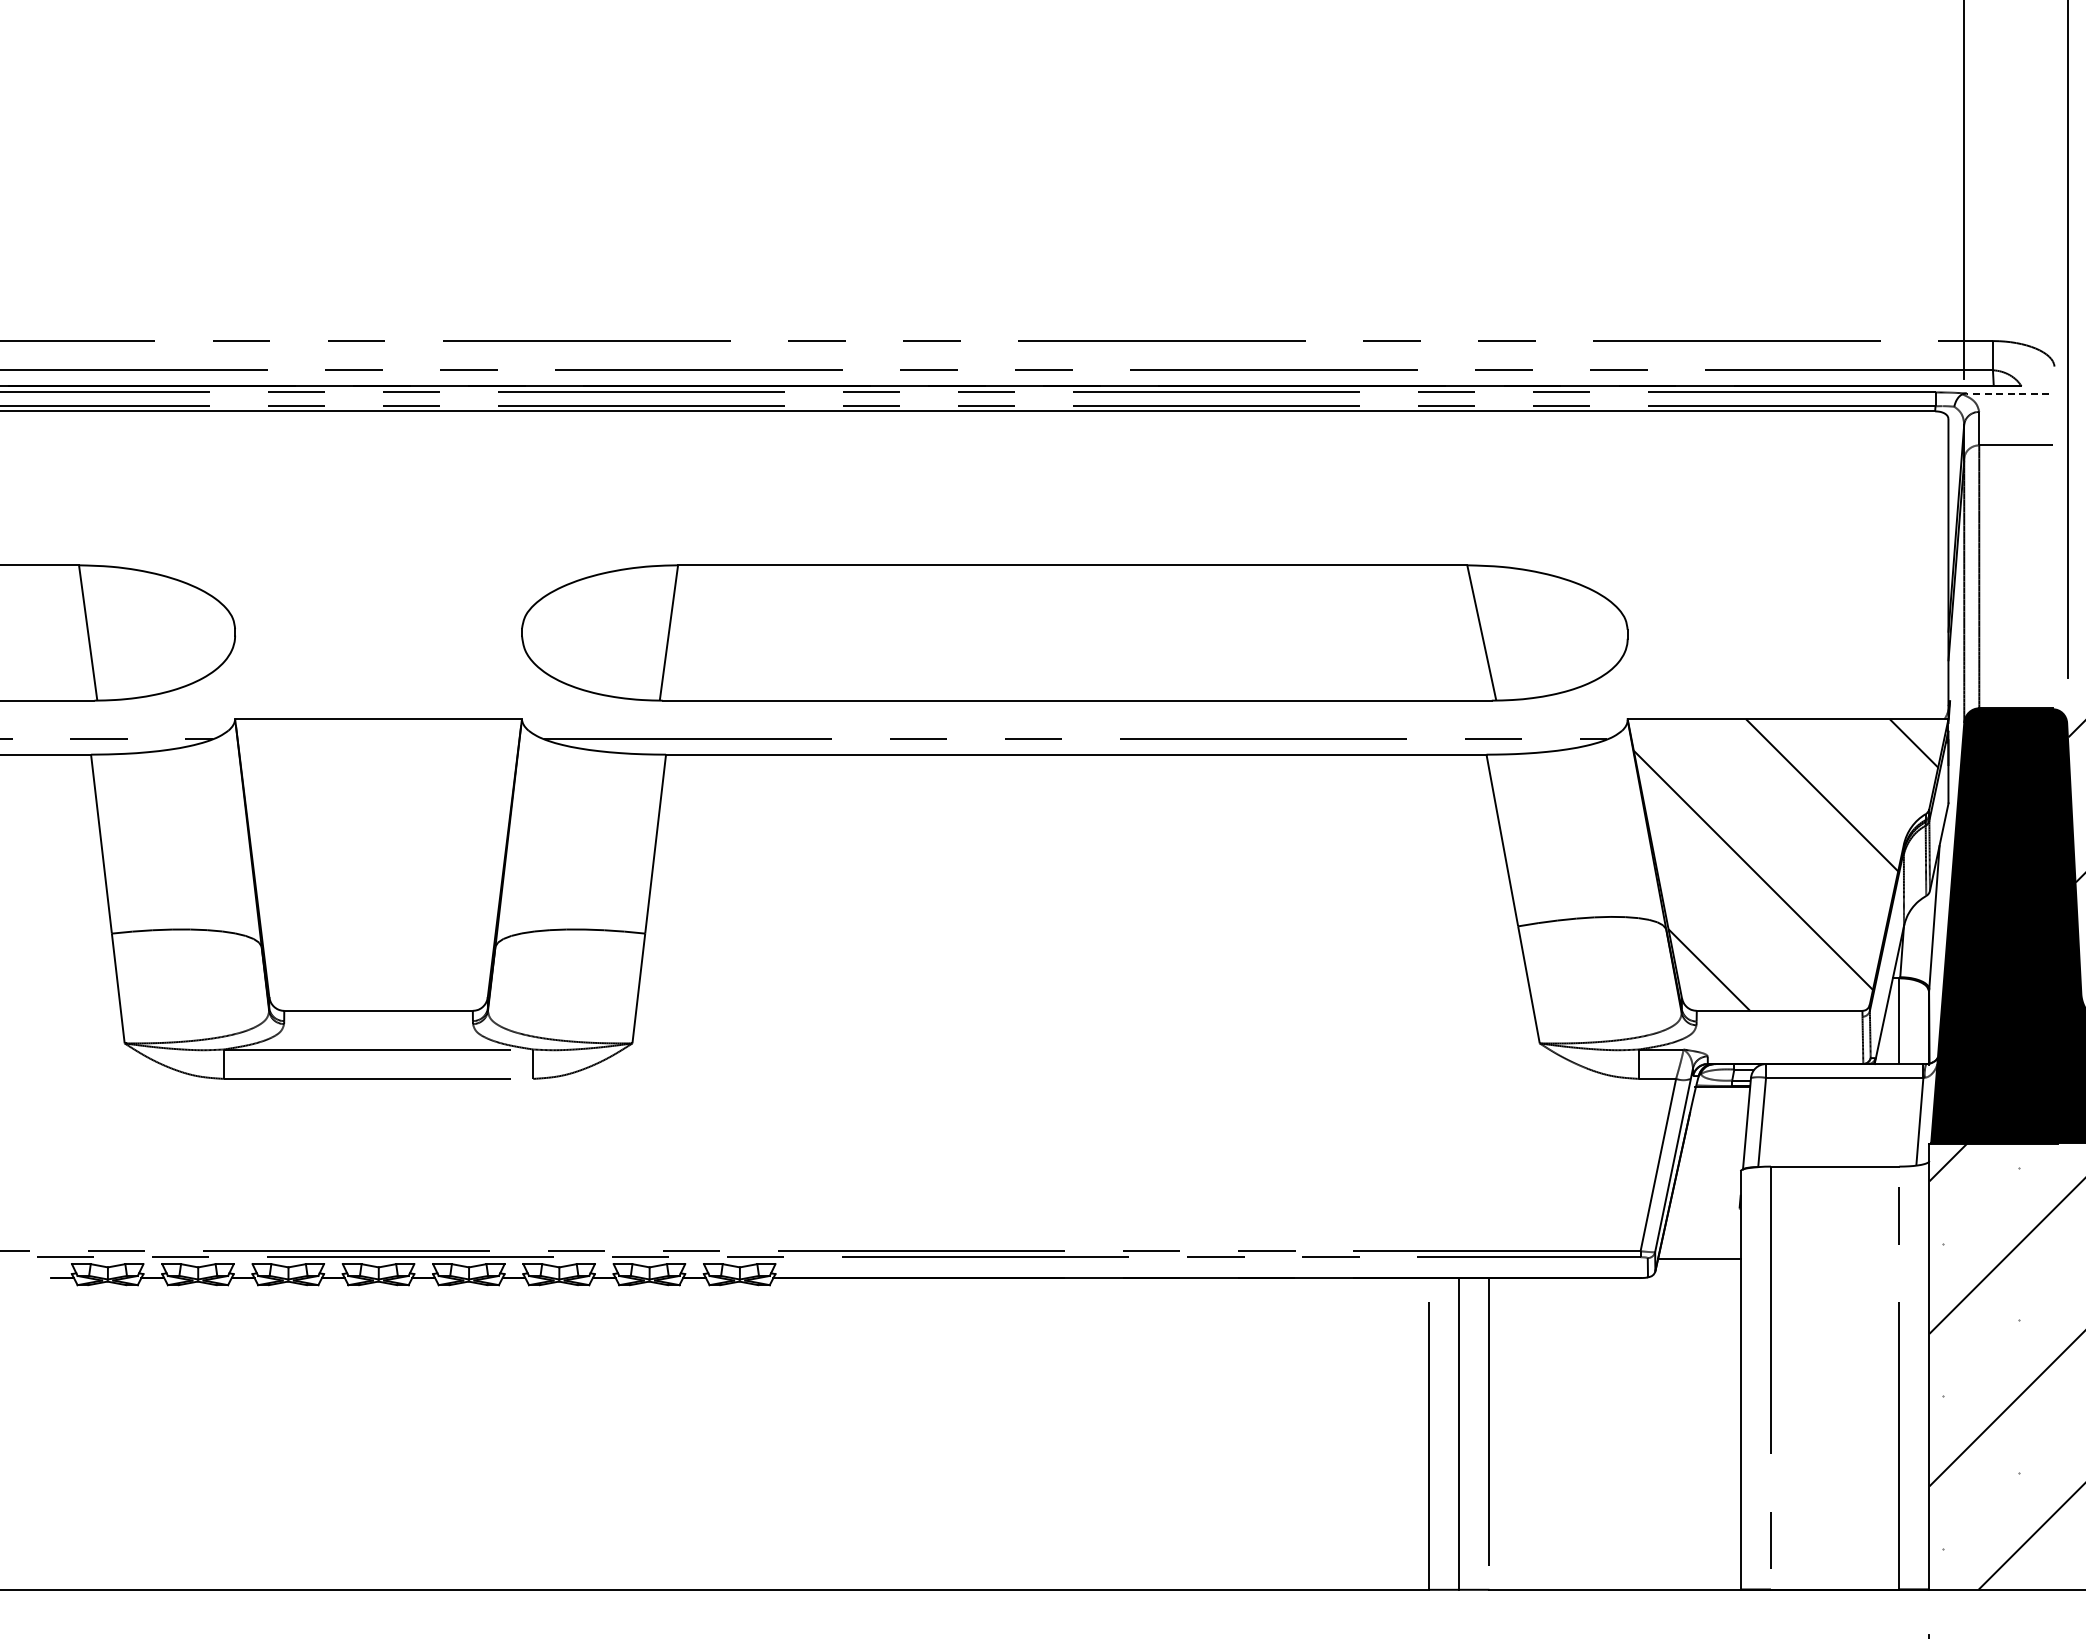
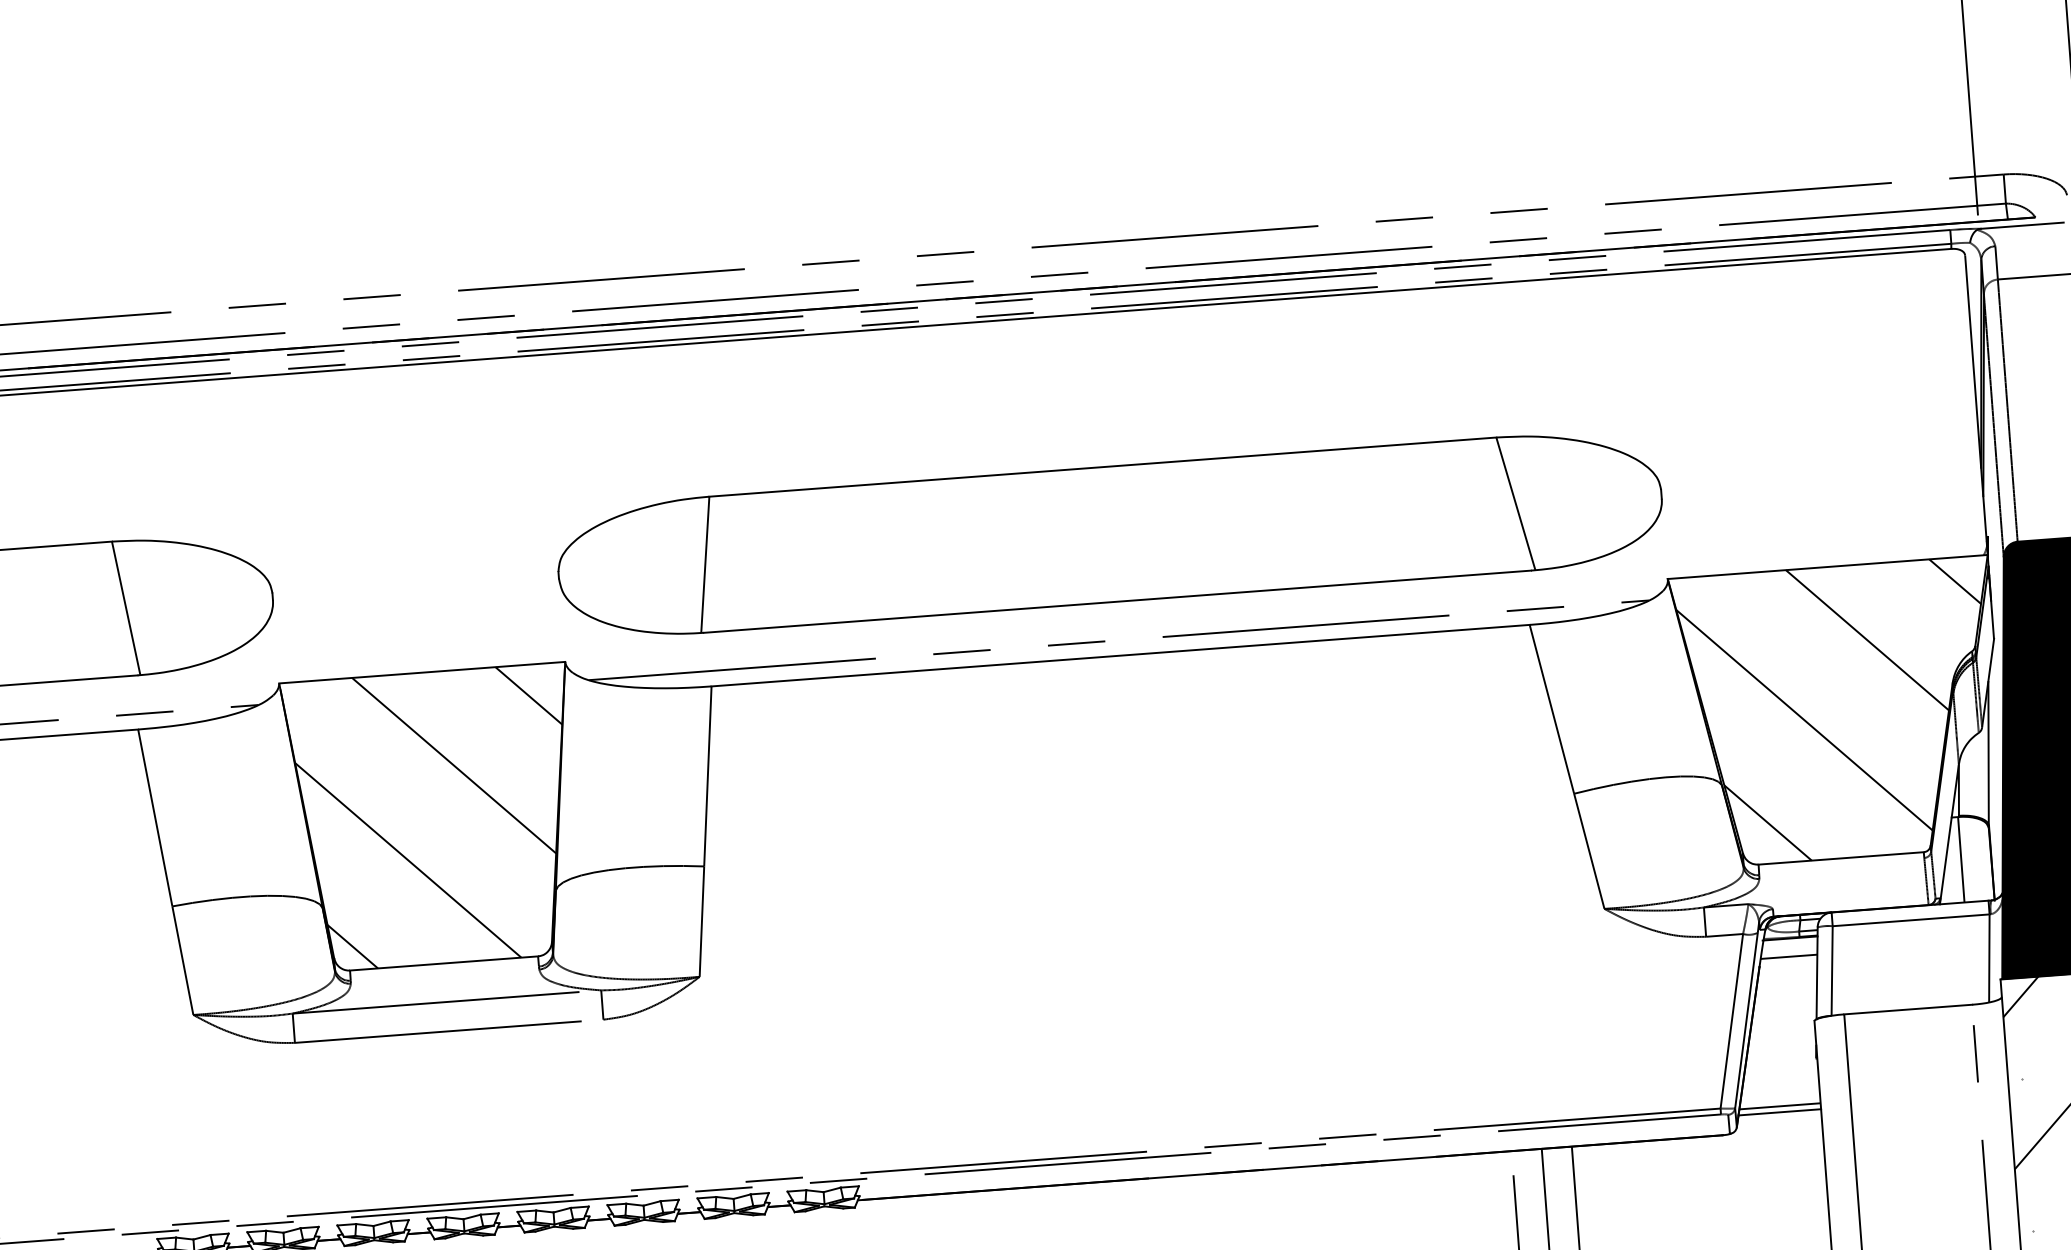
line: (2007, 393) -> (2022, 225), dashed -> solid
hatch: (379, 864) -> (434, 817), added
line: (1719, 1105) -> (1788, 957), added
line: (1699, 1253) -> (1779, 1106), added

